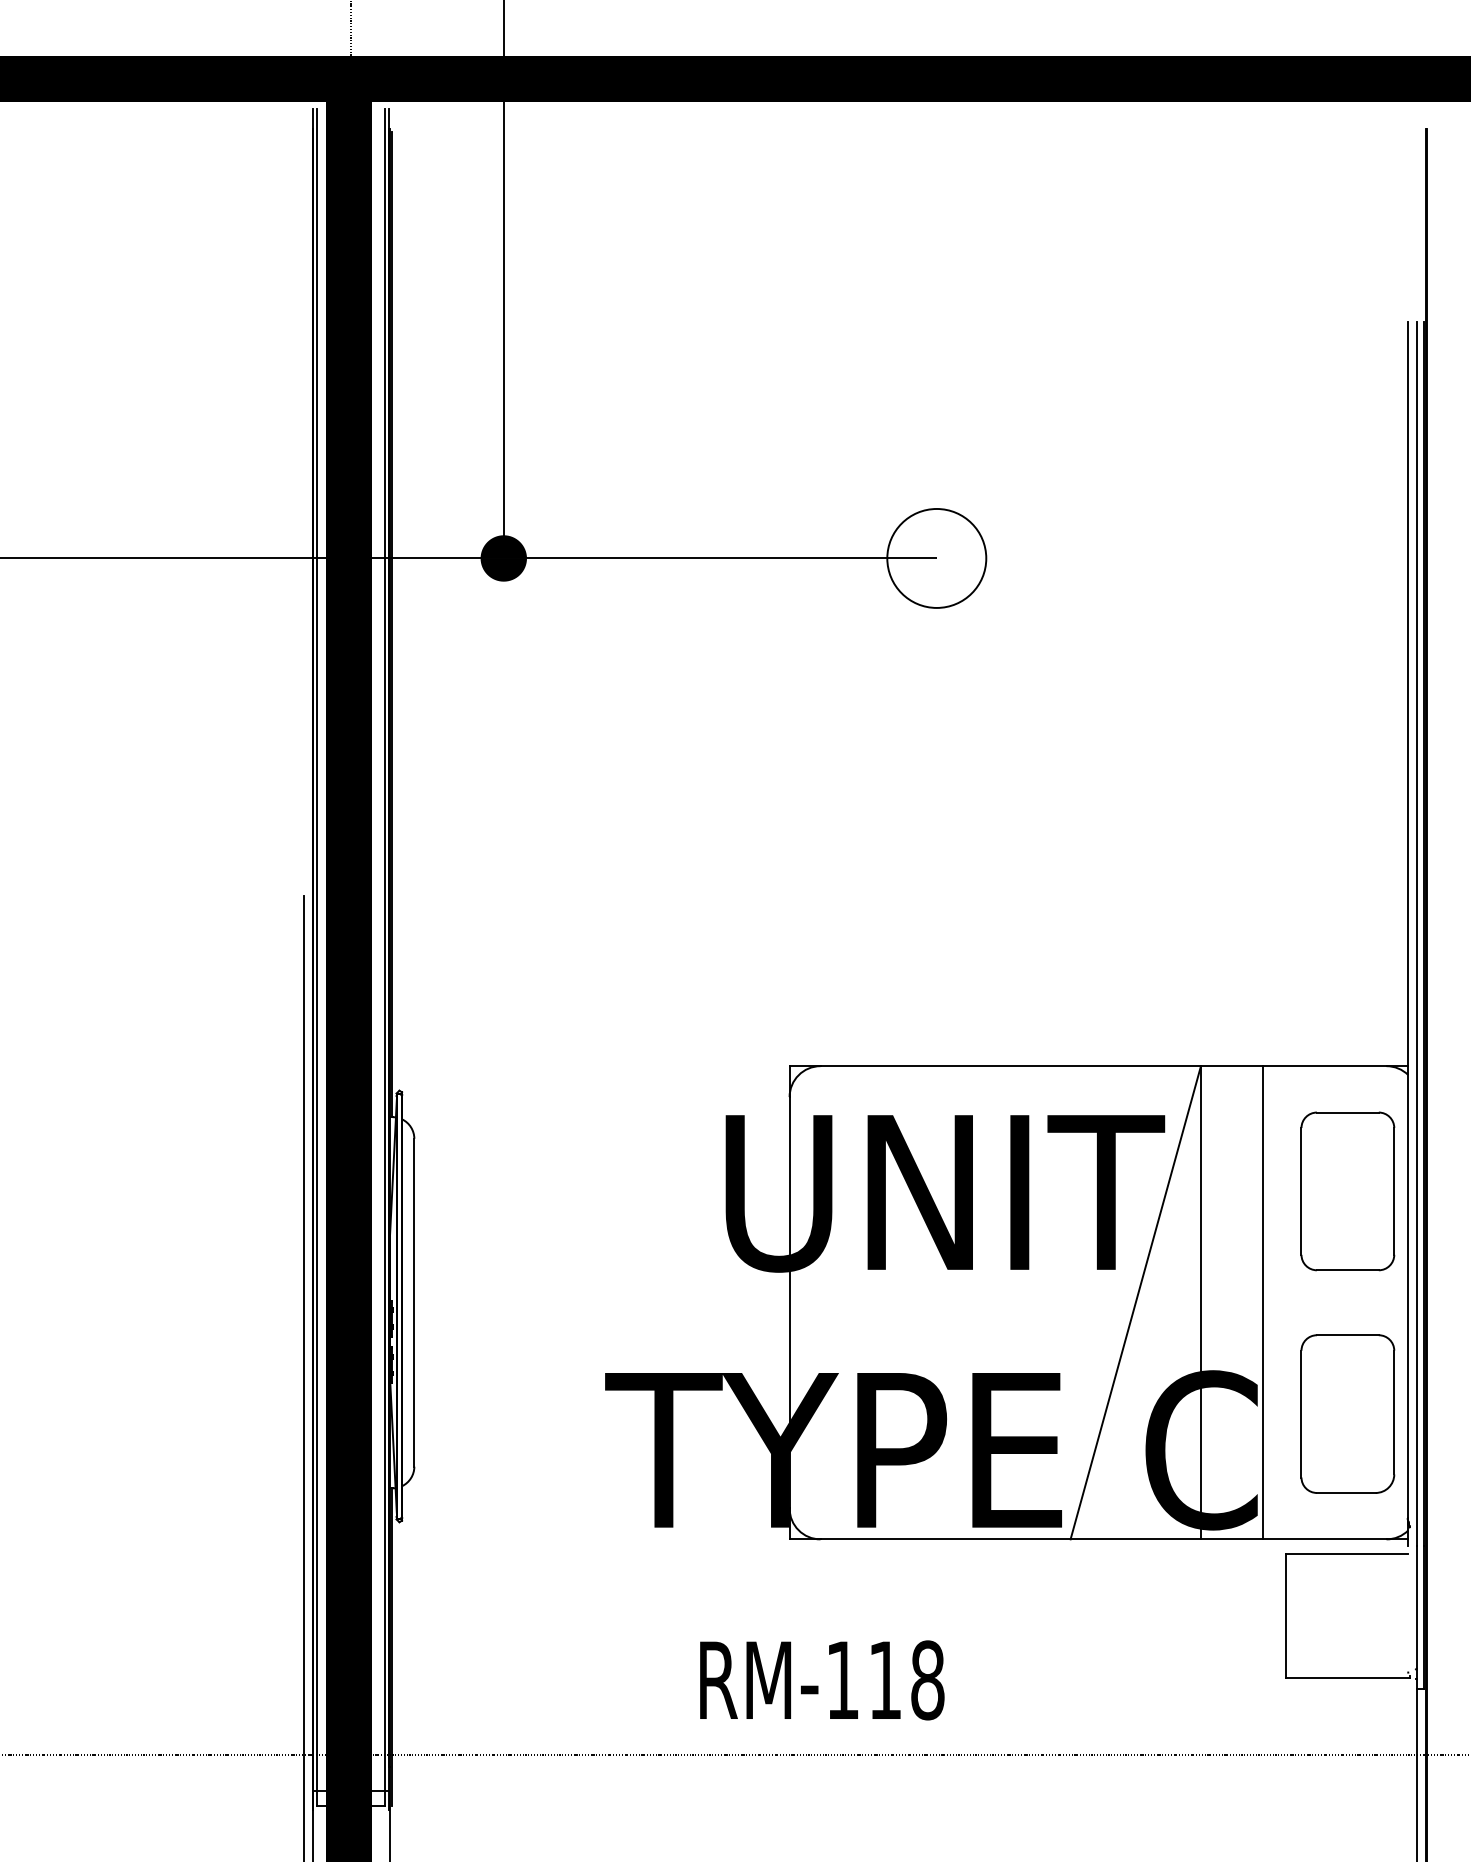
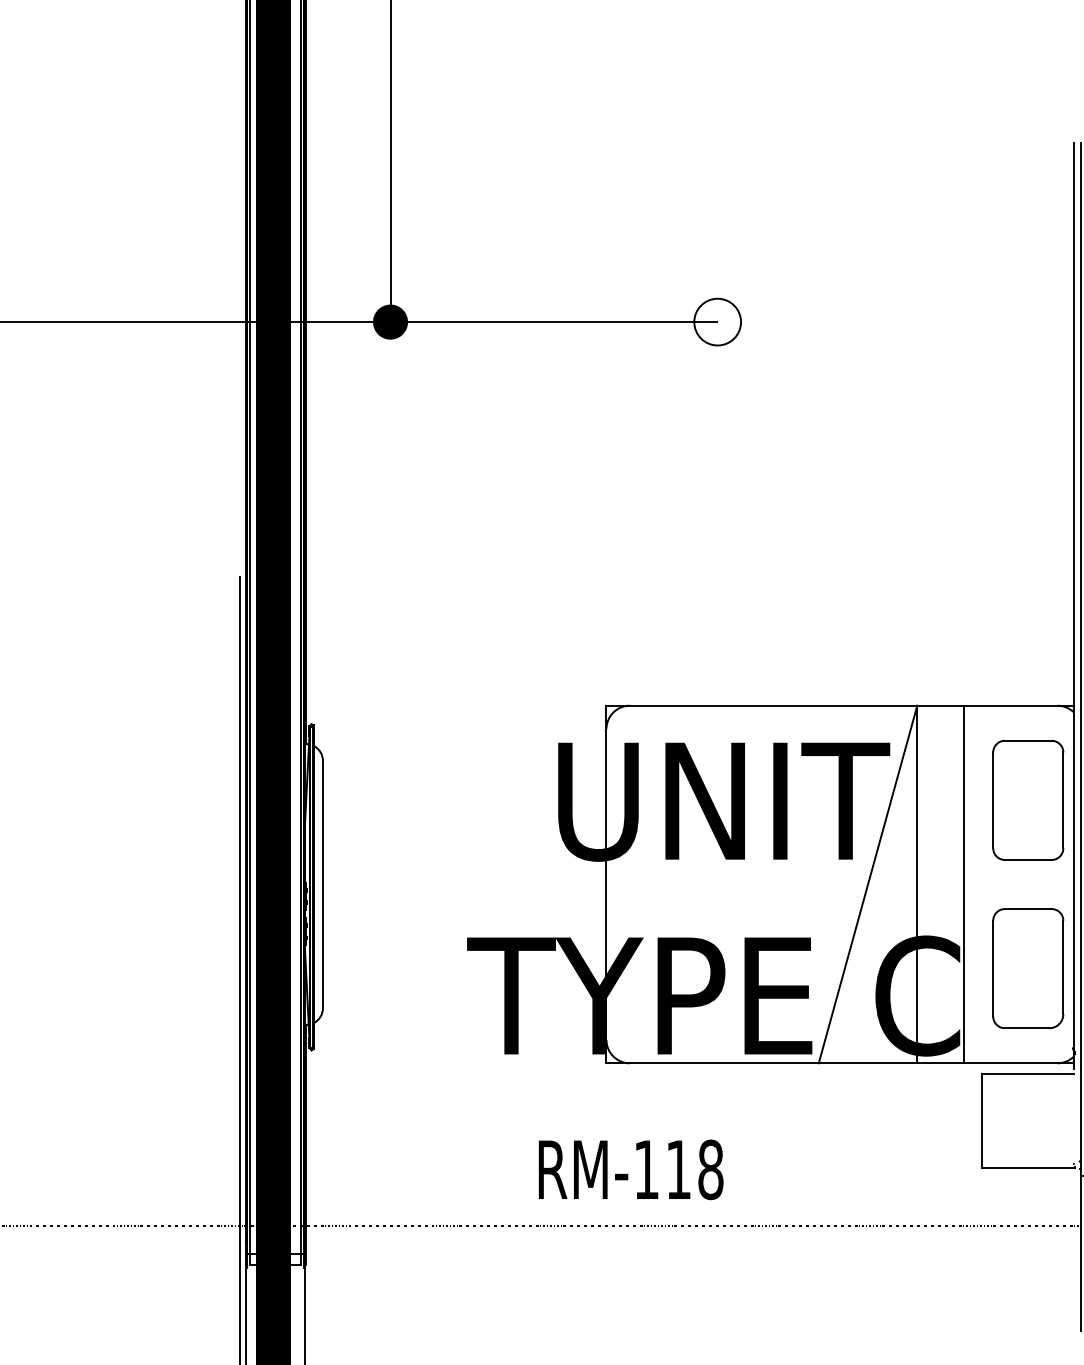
circle: (936, 558) -> (717, 322), size x0.62

